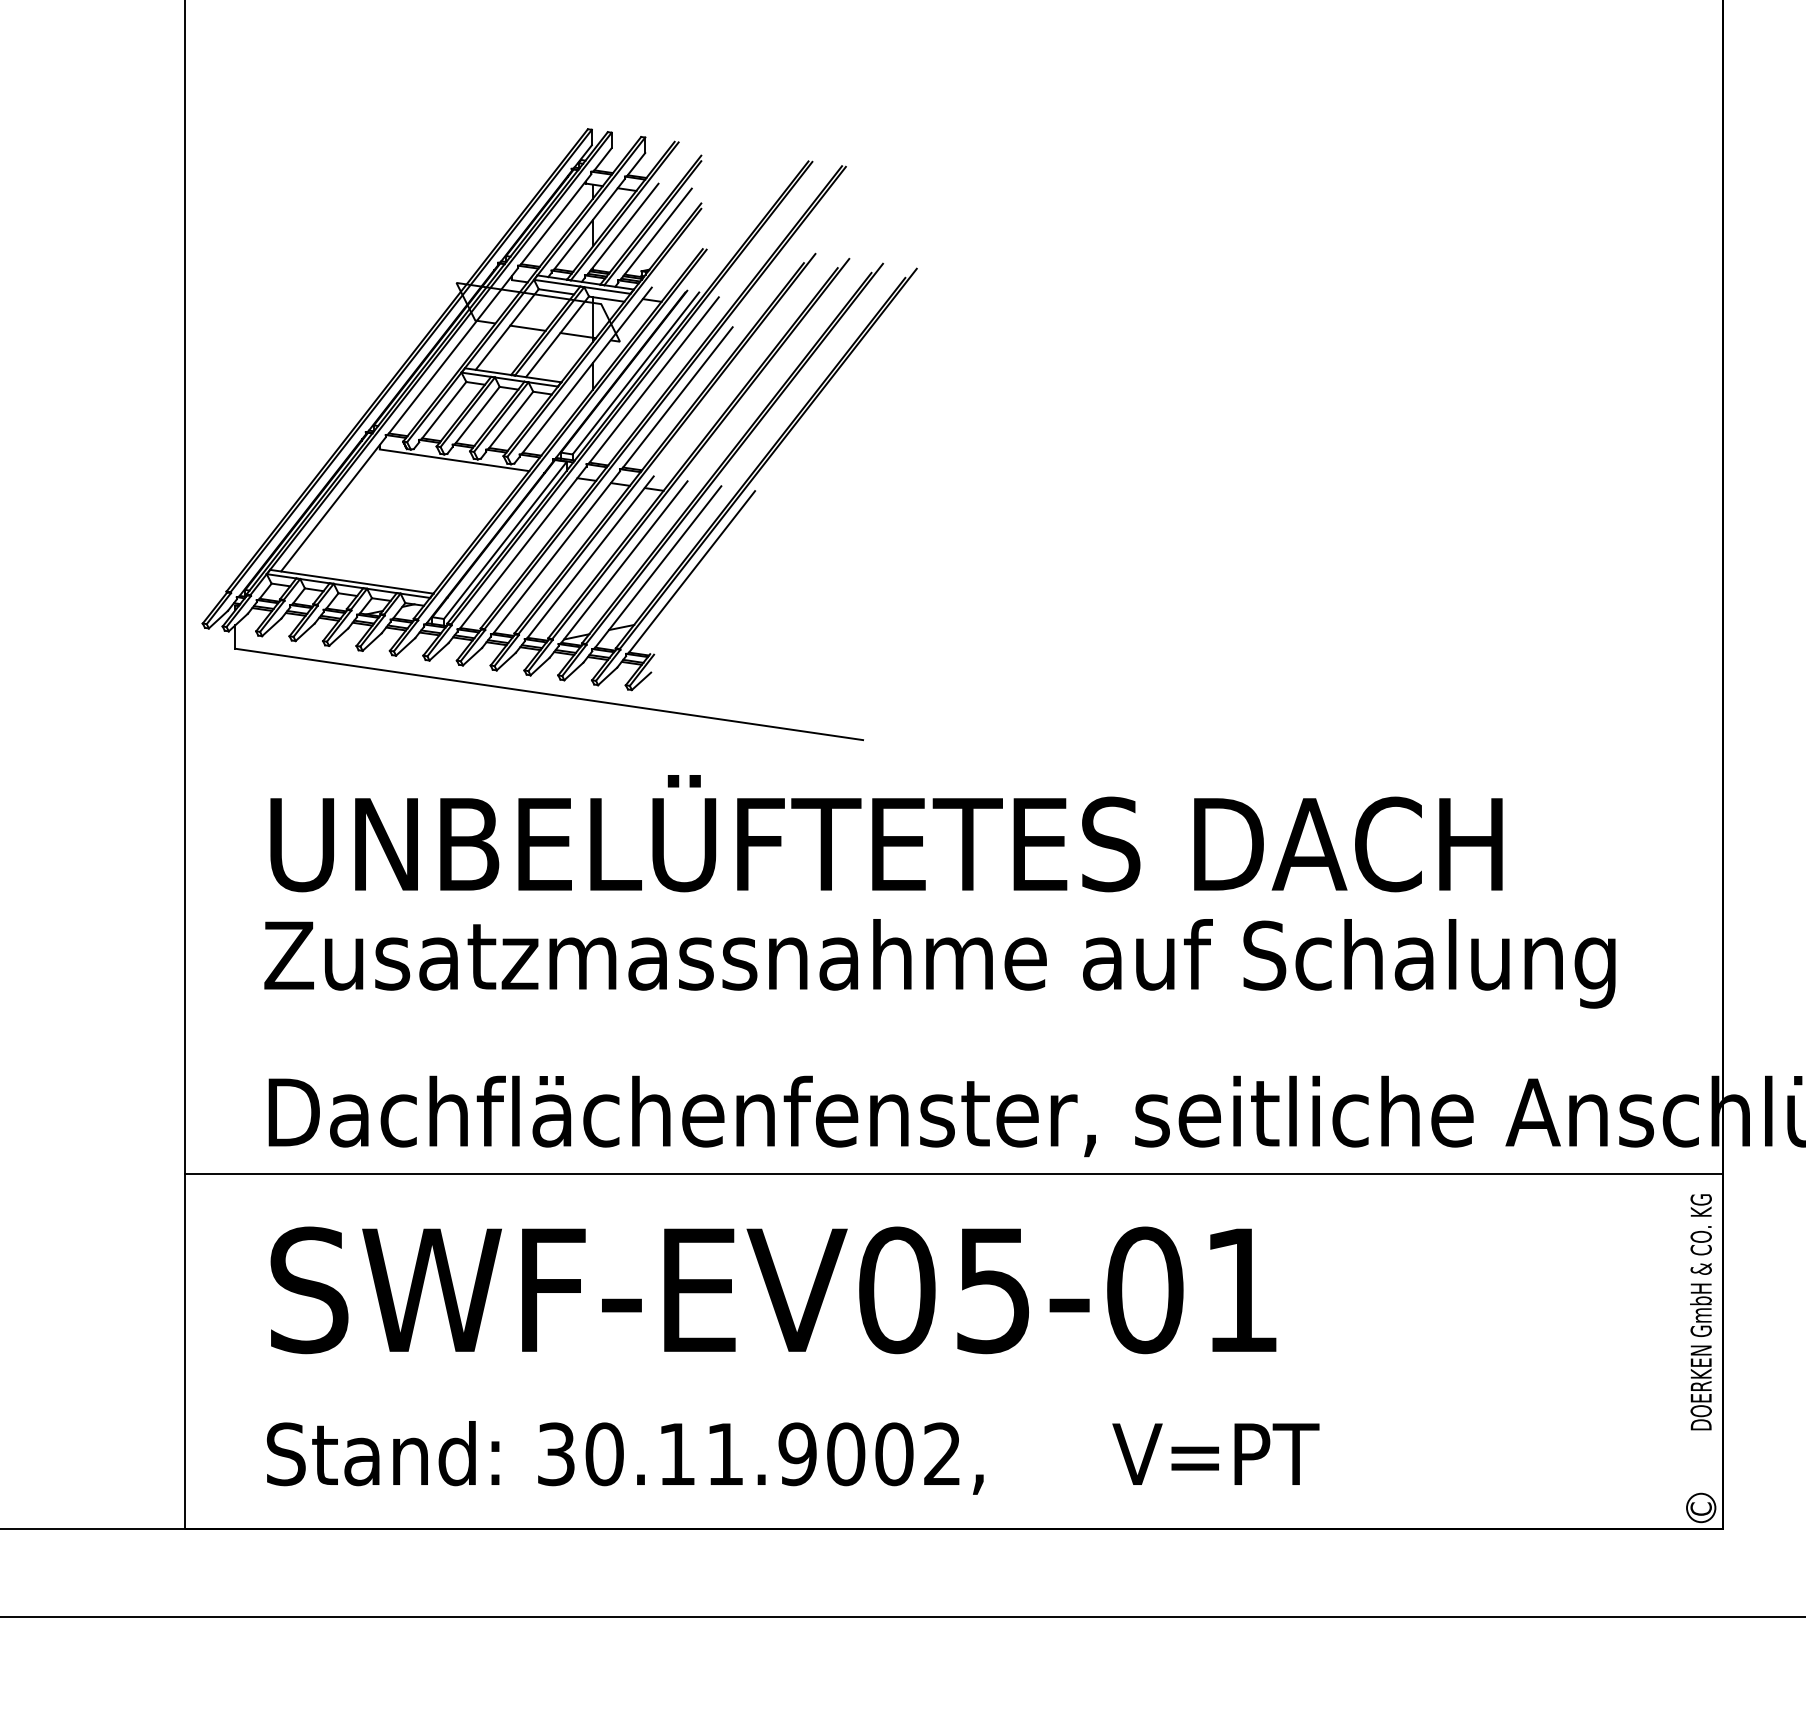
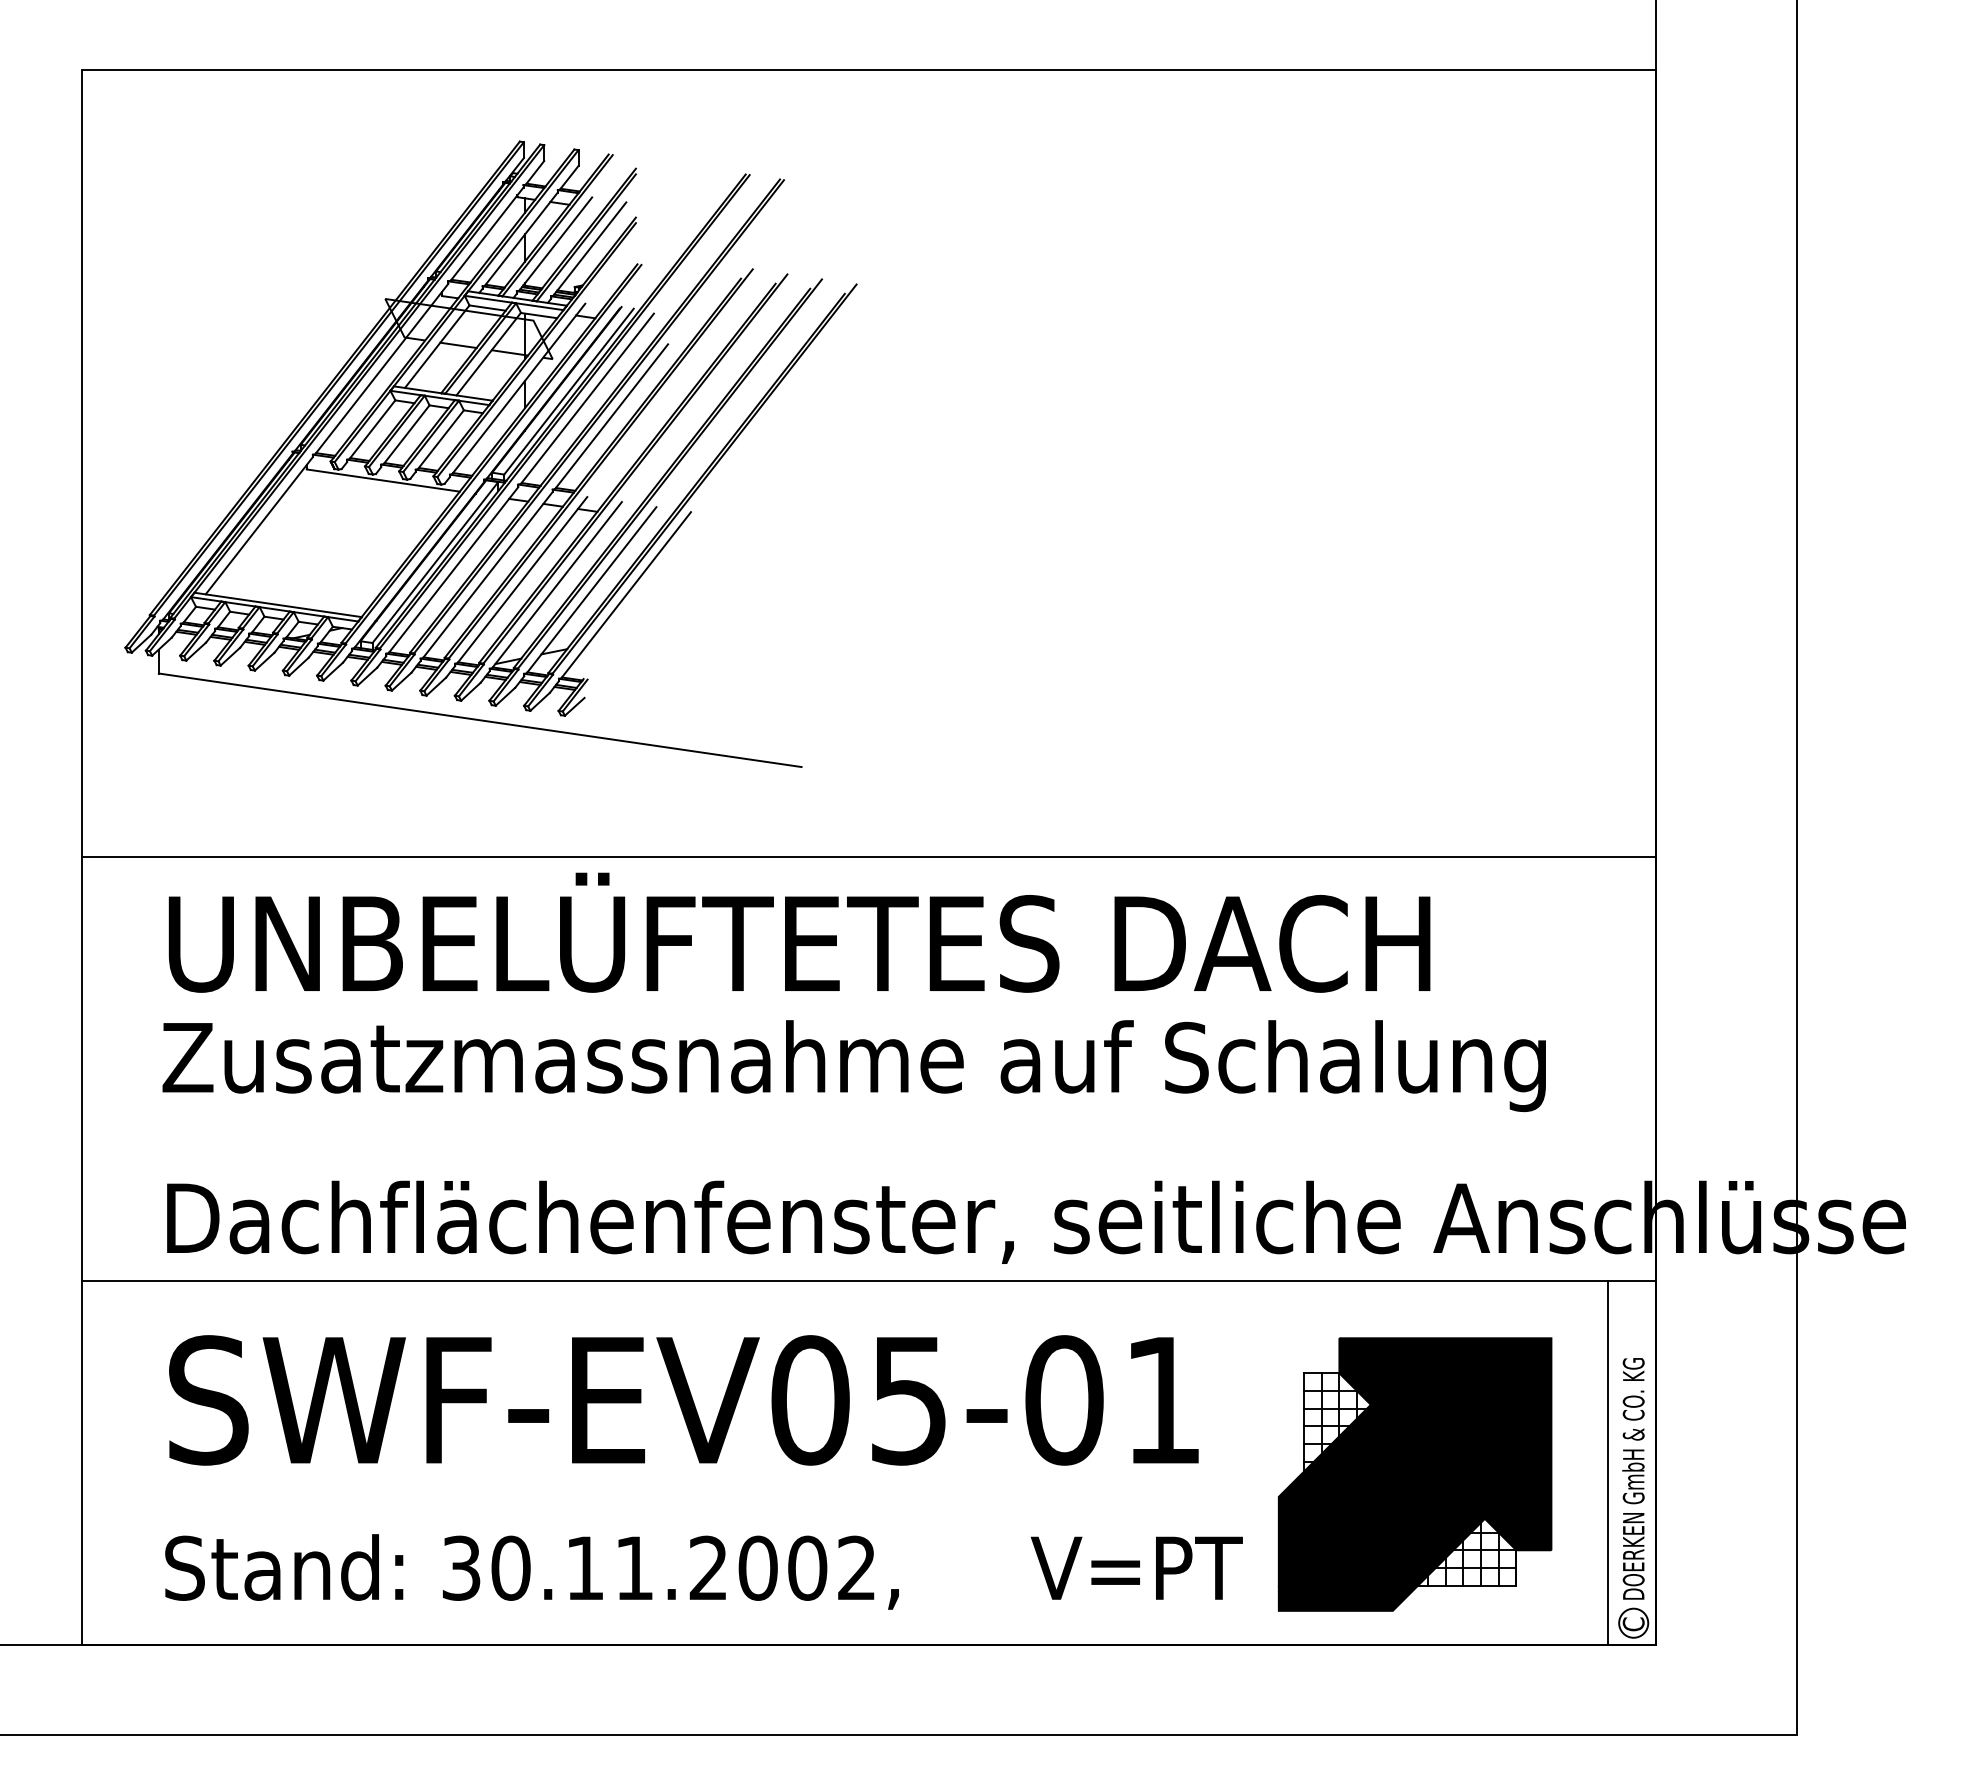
part: (559, 433) -> (490, 453), moved
line: (953, 760) -> (868, 857), added
text: (1701, 1311) -> (1633, 1478), moved
line: (1676, 1350) -> (1608, 1462), added
part: (1487, 1362) -> (1414, 1474), added
text: (797, 1453) -> (708, 1567), 30.11.9002, -> 30.11.2002,

